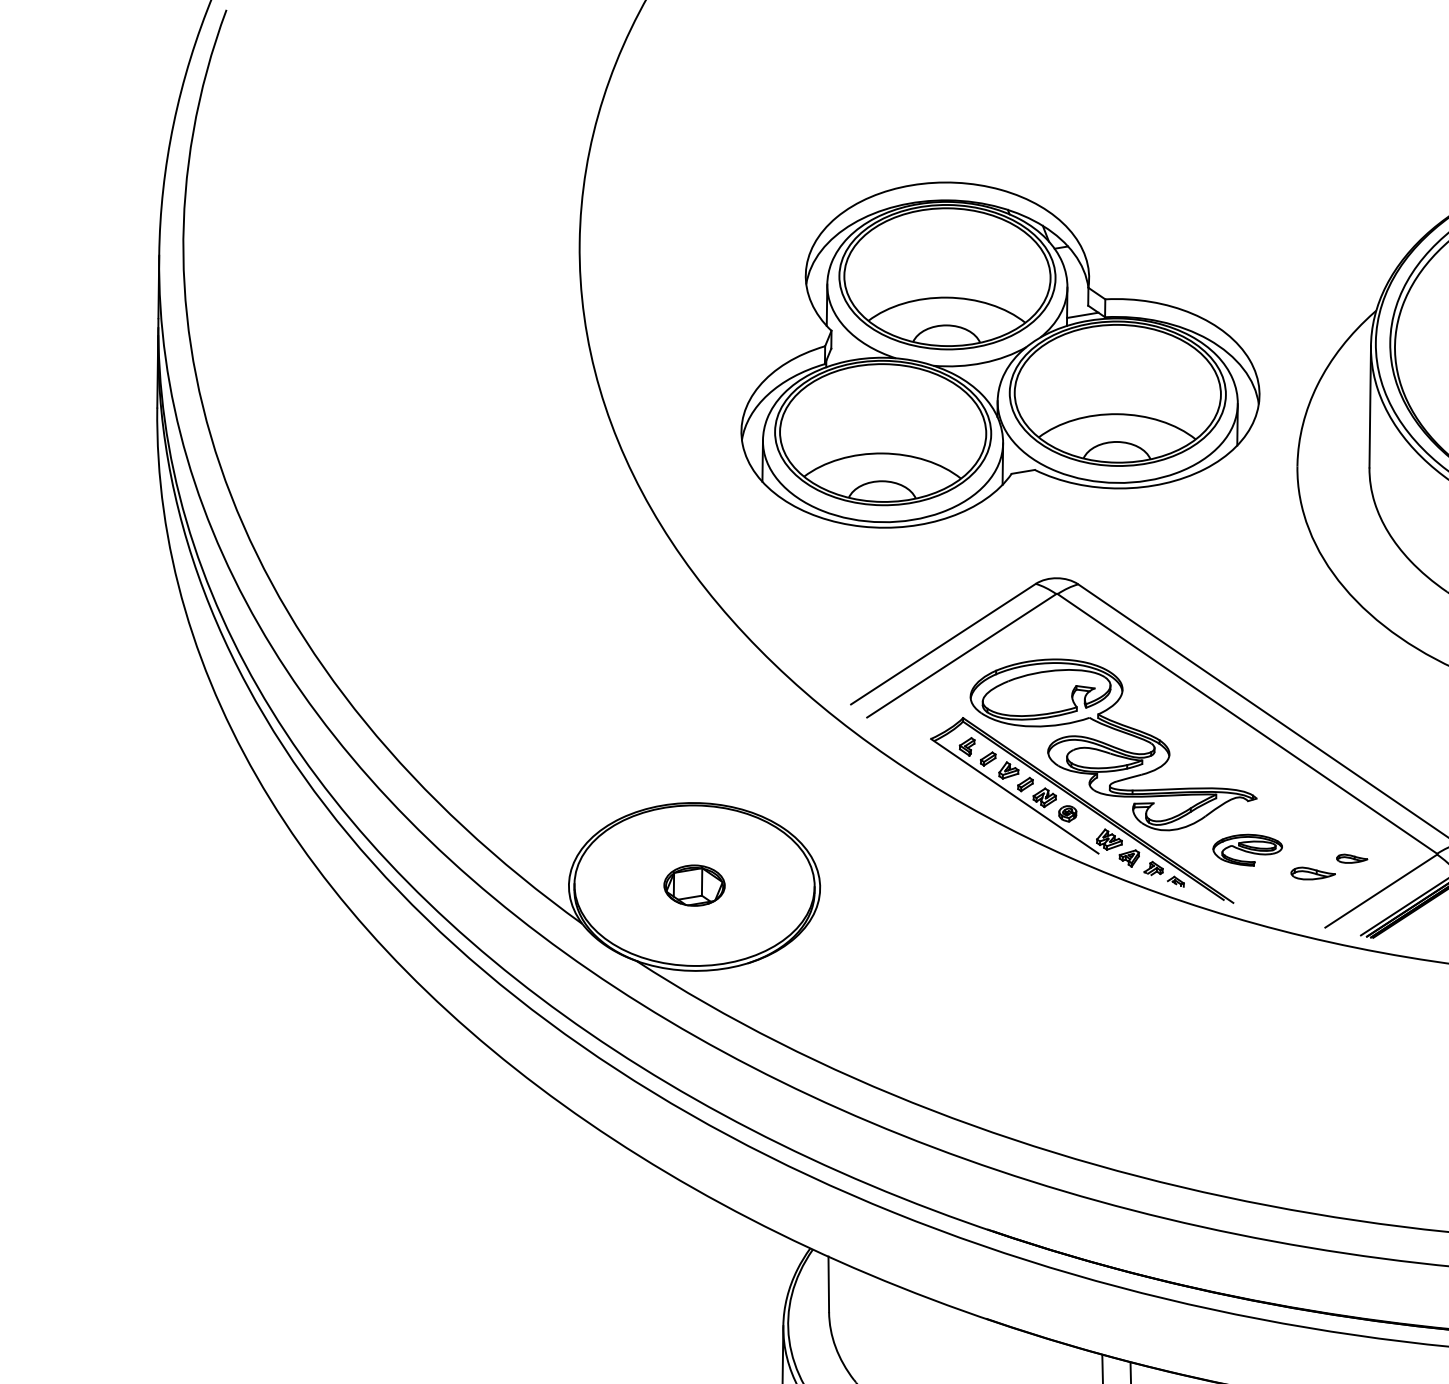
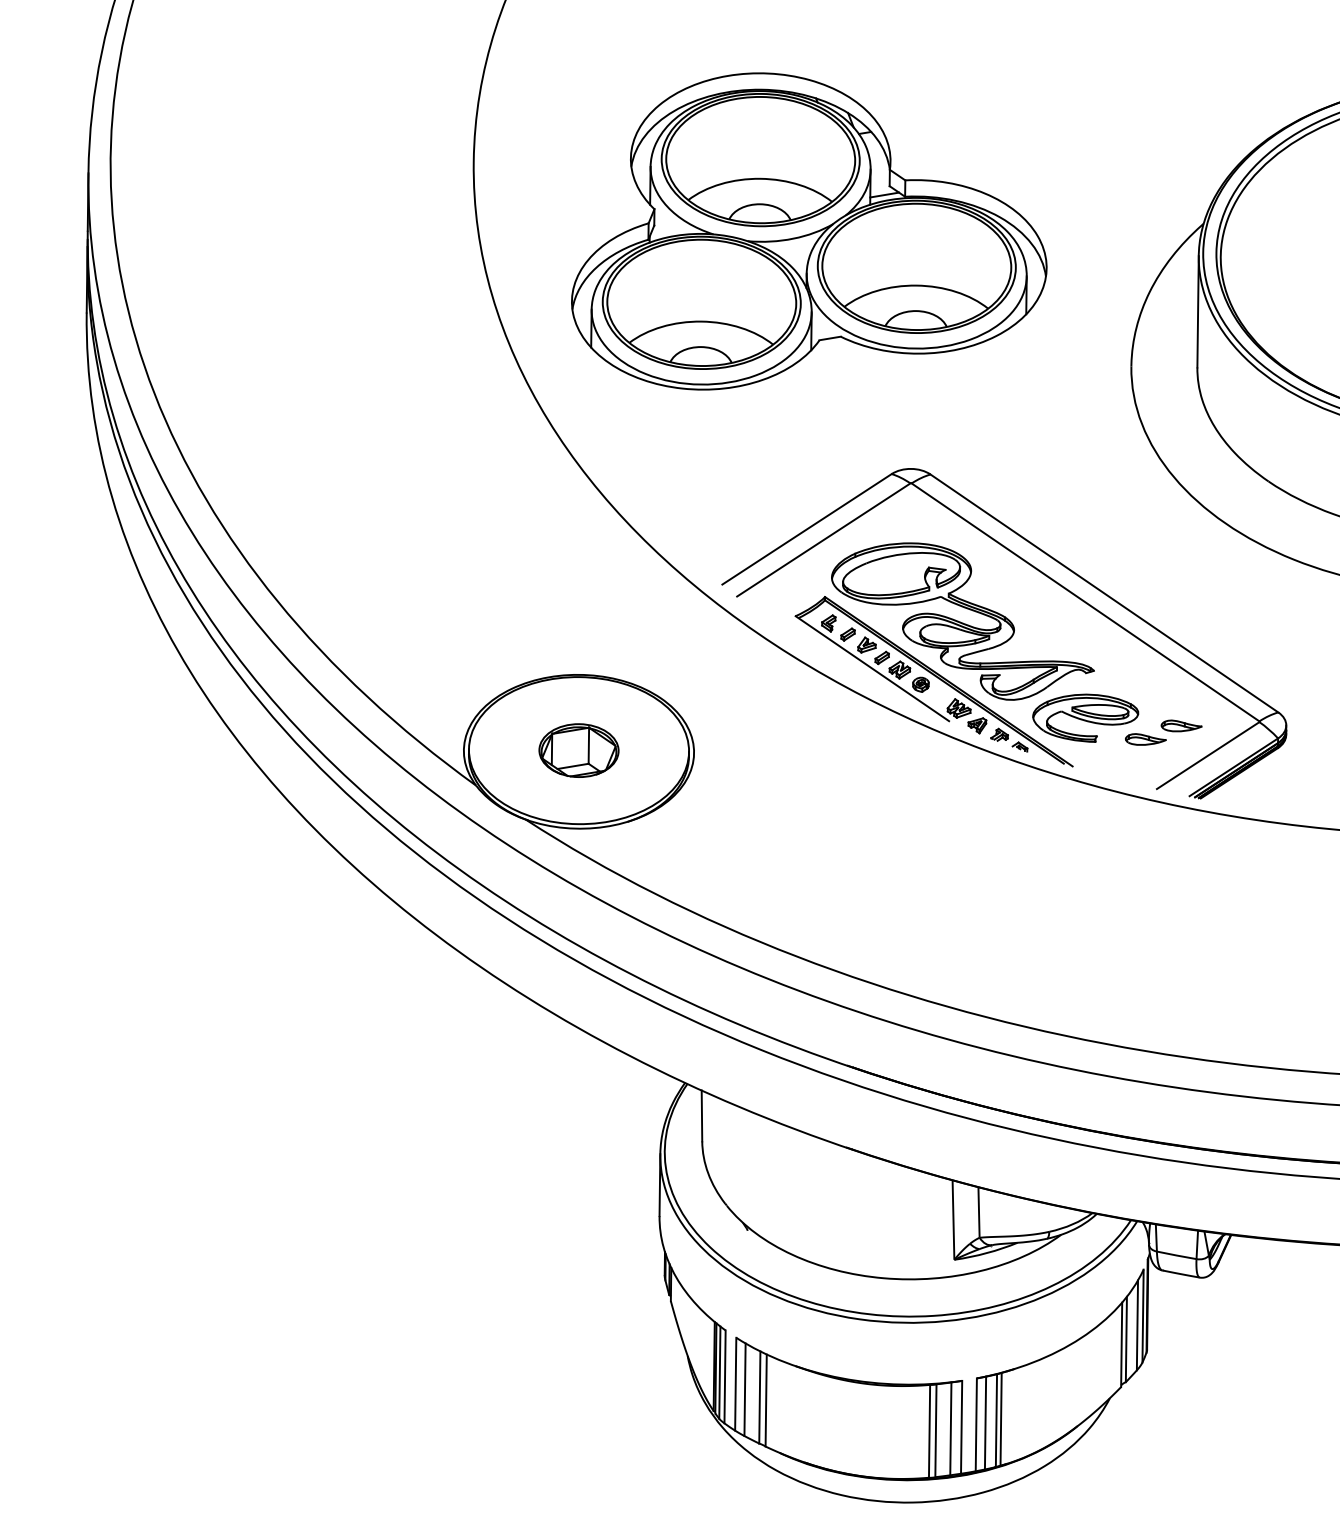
part: (1000, 355) -> (809, 231), moved
part: (1247, 849) -> (1085, 717), size x1.67
part: (1352, 858) -> (1181, 725), size x1.43
part: (694, 885) -> (578, 750), size x1.43

